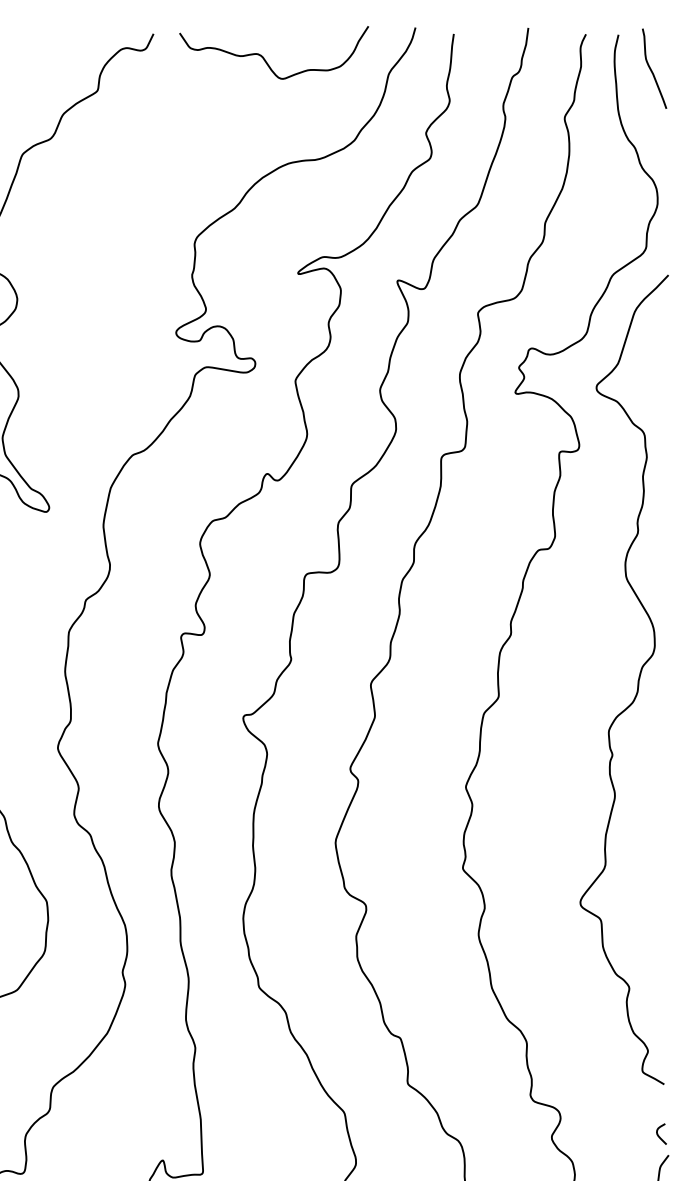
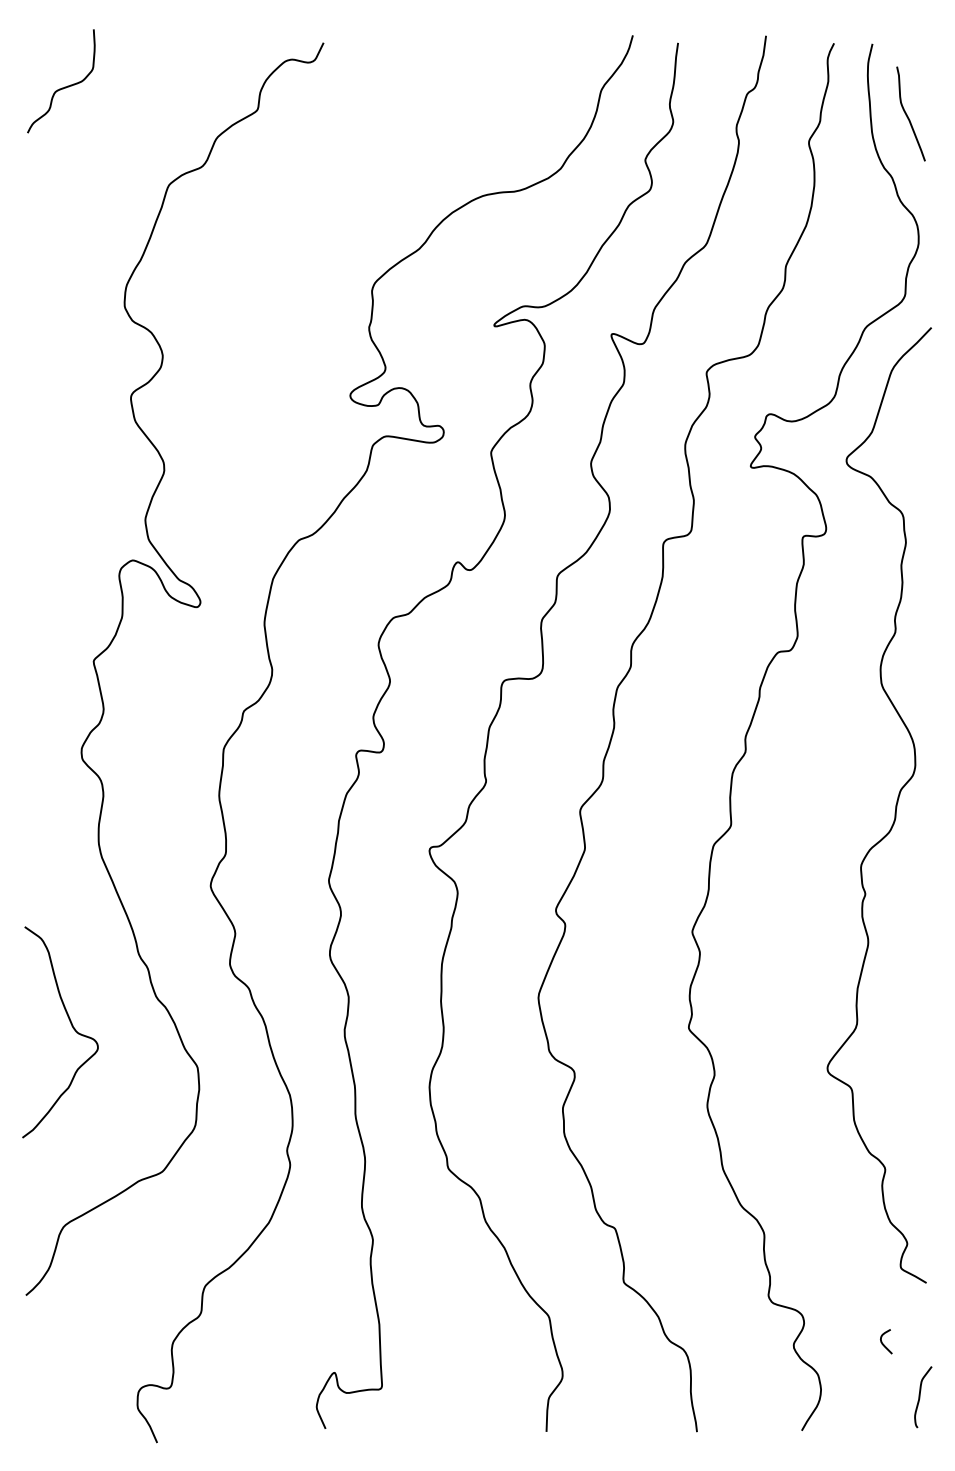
curve: (265, 59) -> (455, 72), removed
curve: (651, 69) -> (907, 114), moved
curve: (659, 1135) -> (883, 1343), moved

